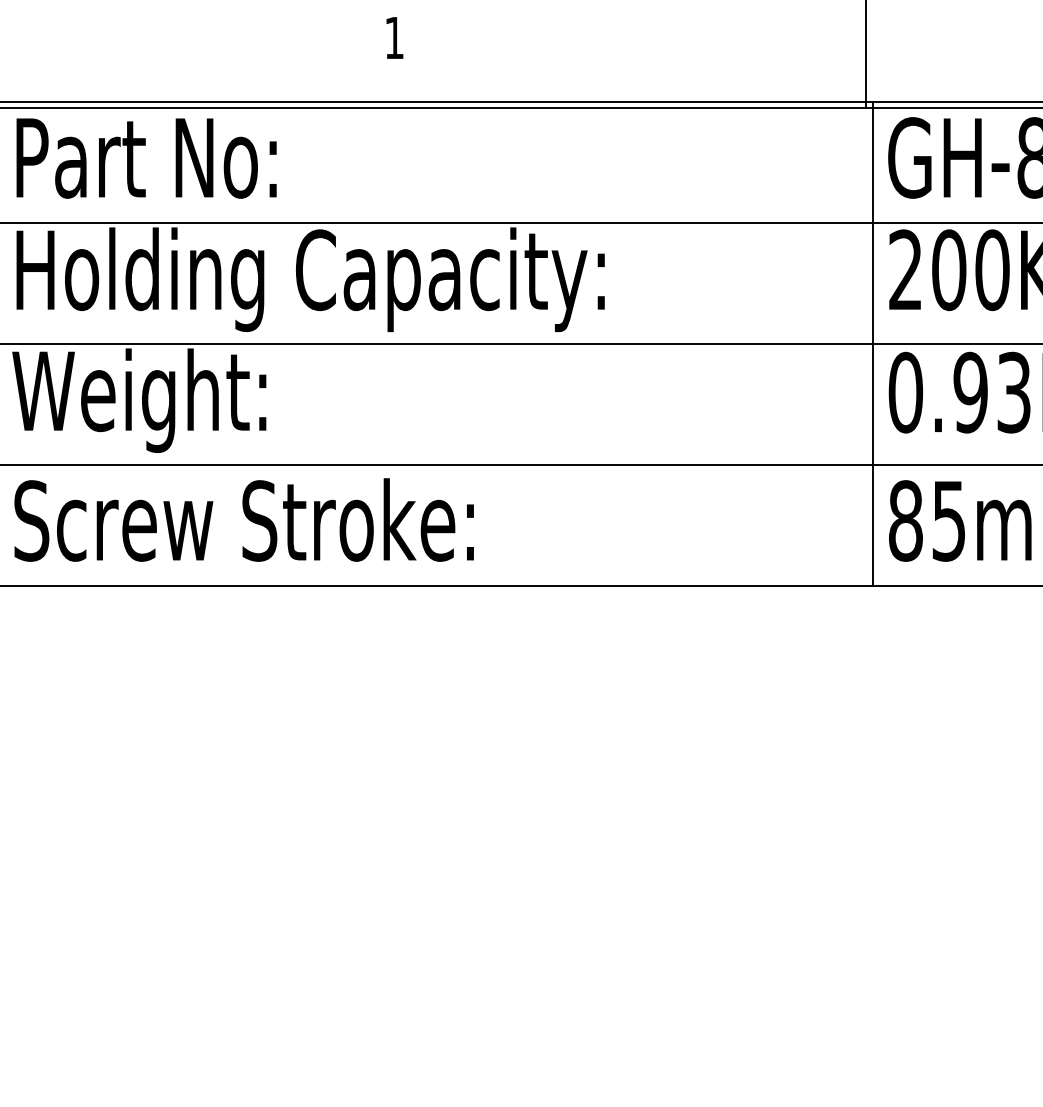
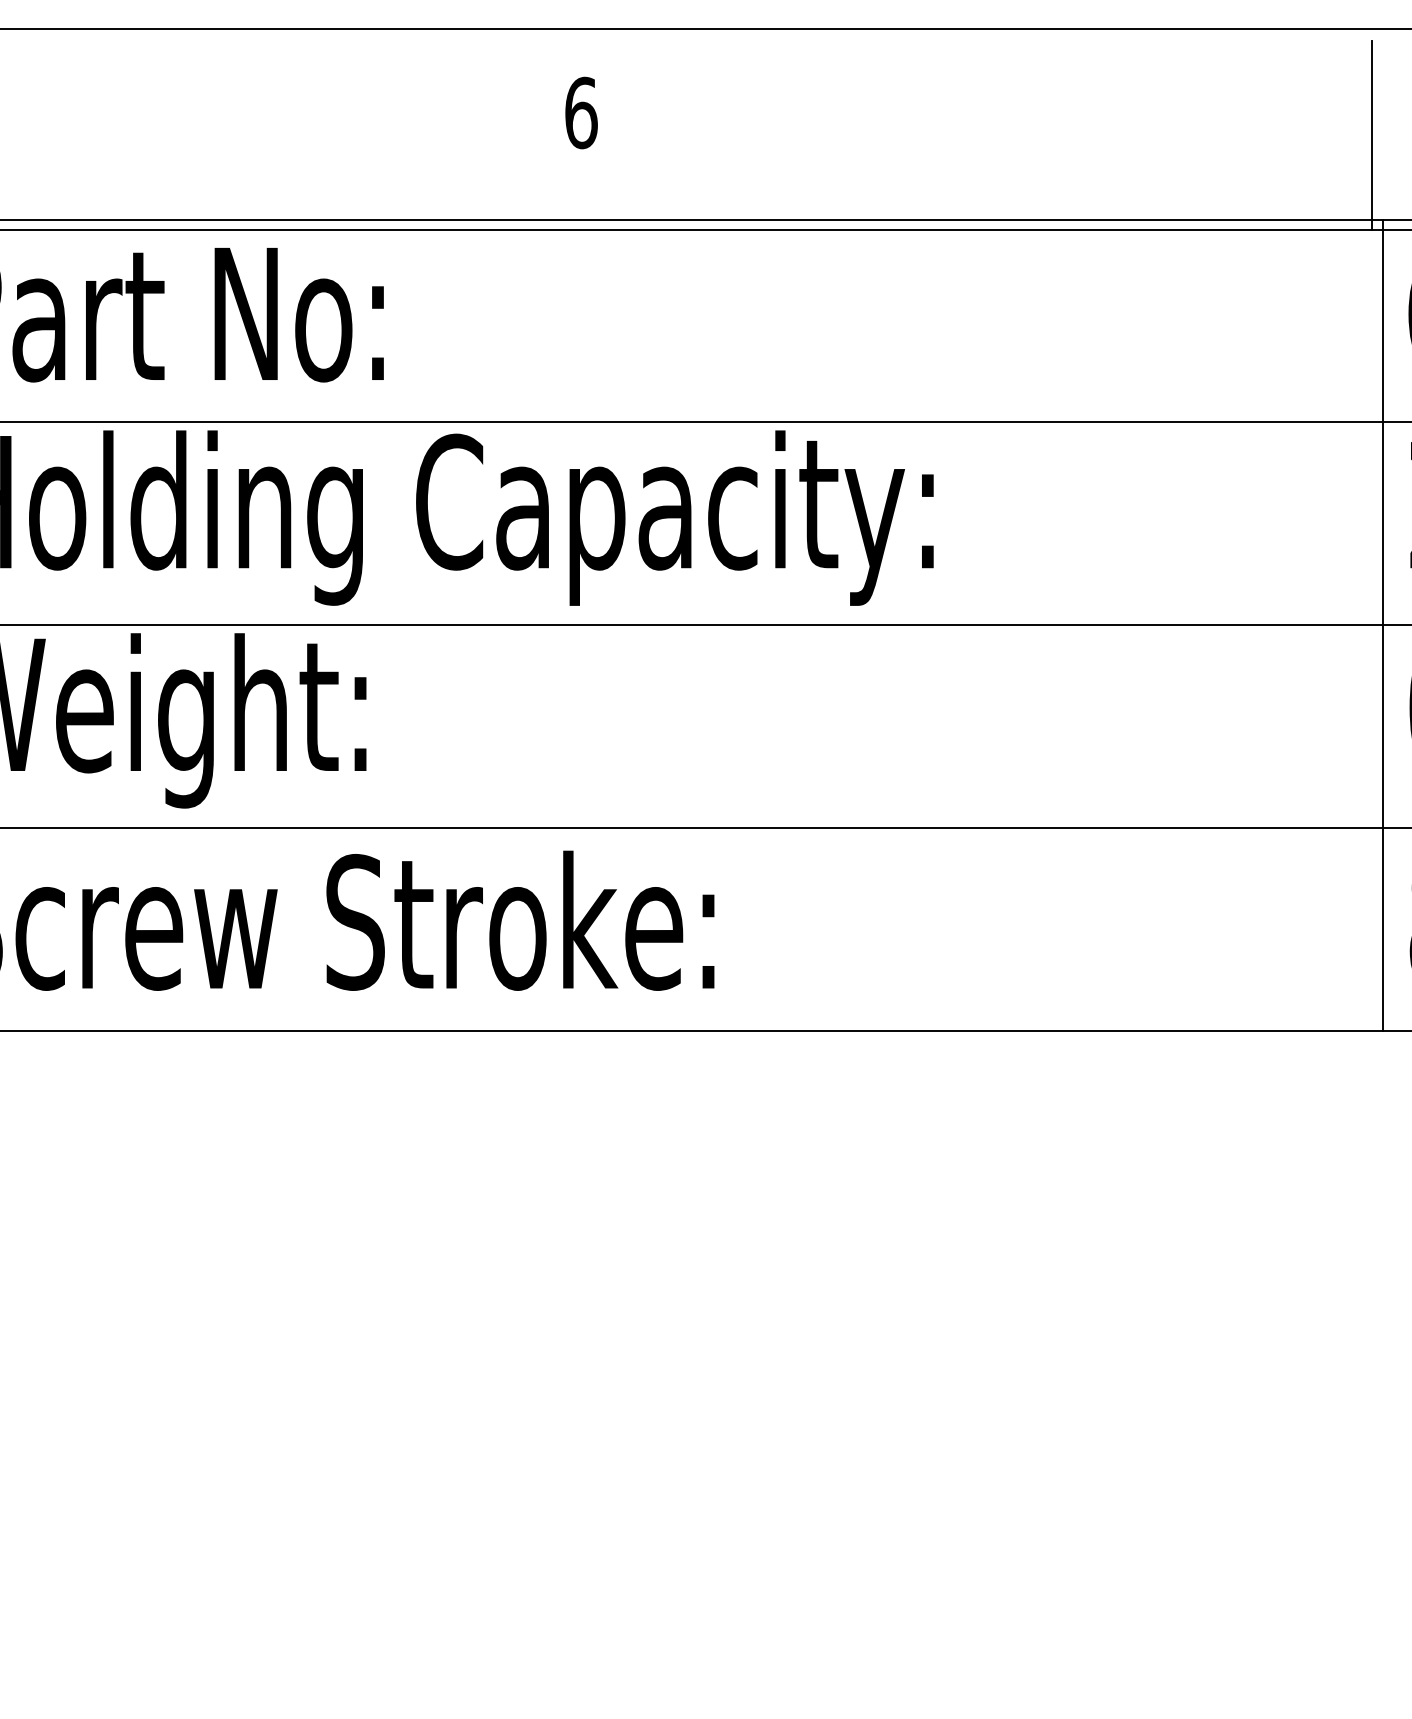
text: (394, 37) -> (581, 112), 1 -> 6

